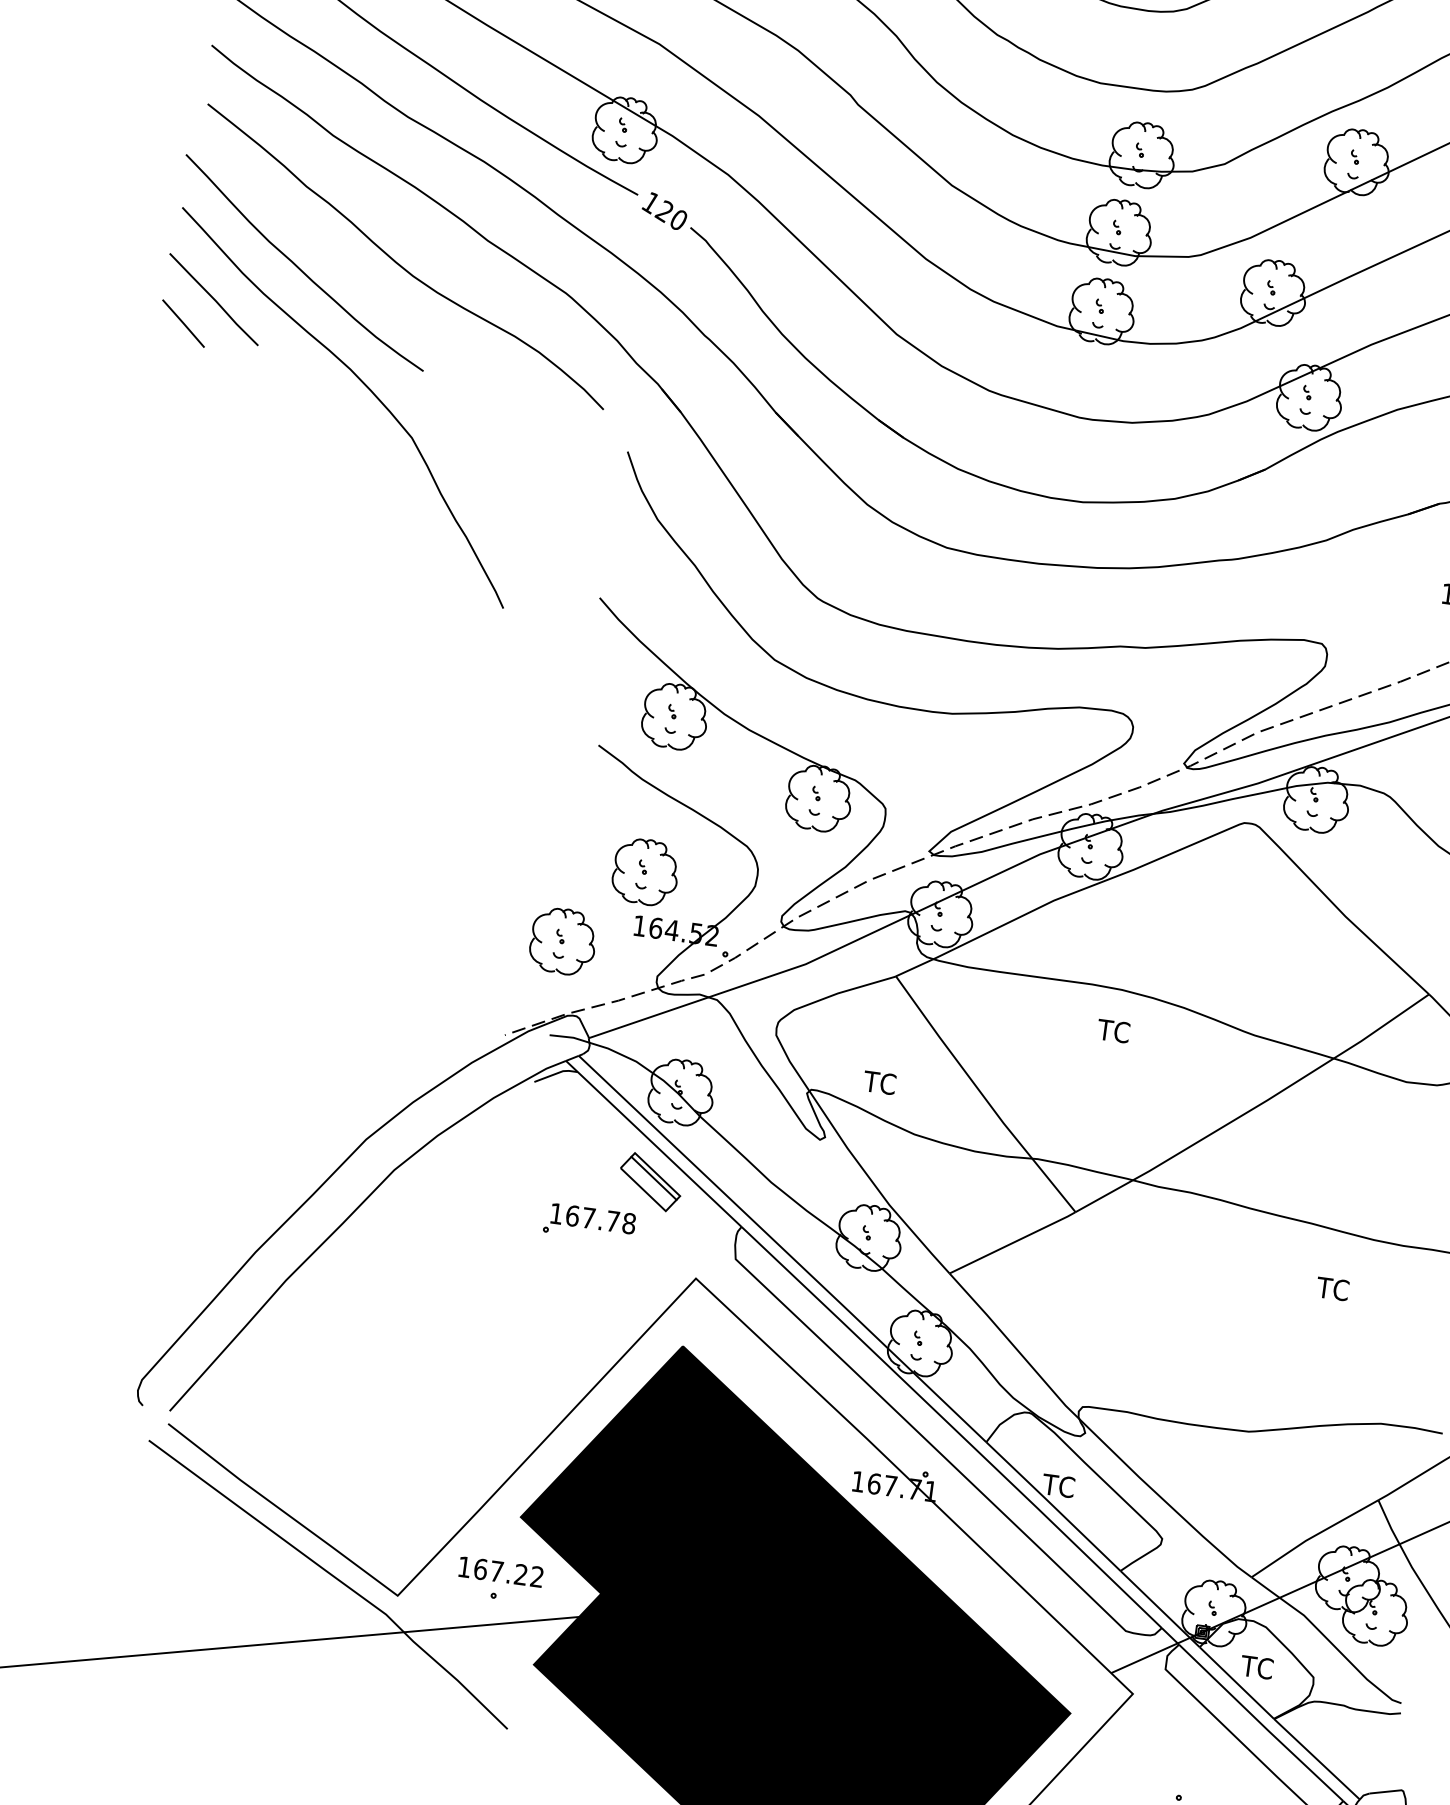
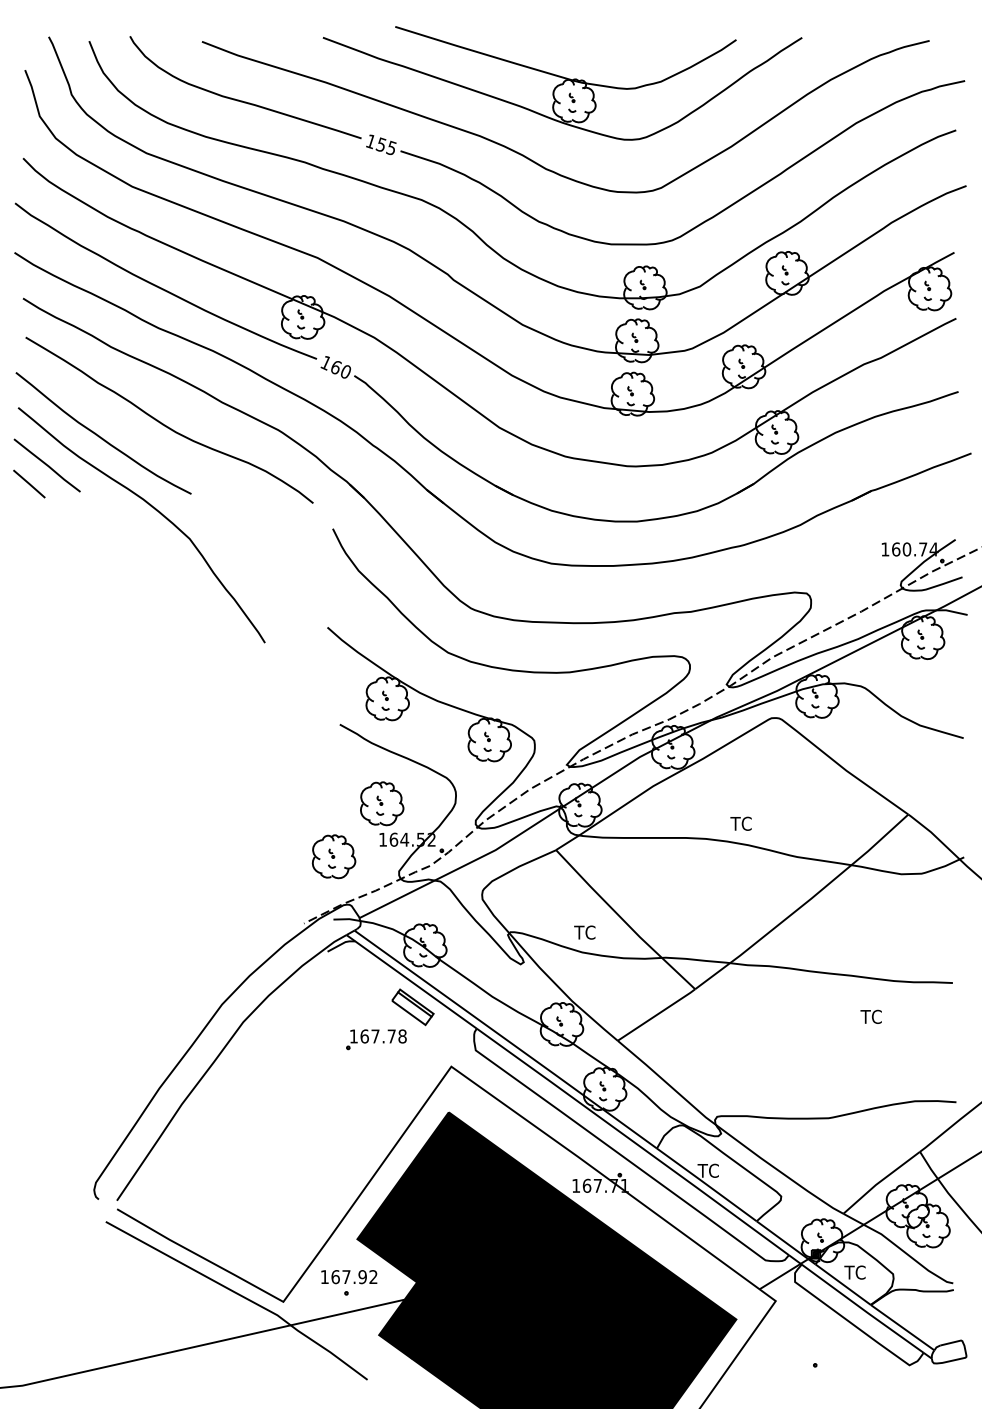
text: (664, 211) -> (335, 367), 120 -> 160
text: (1112, 1030) -> (740, 823), moved
text: (879, 1082) -> (584, 932), moved
text: (520, 1575) -> (362, 1277), 167.22 -> 167.92

